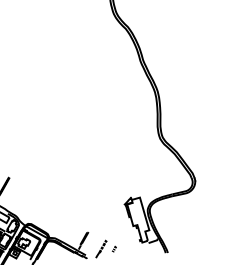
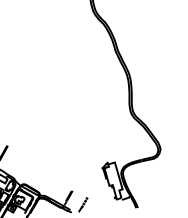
part: (114, 248) -> (94, 204), removed

